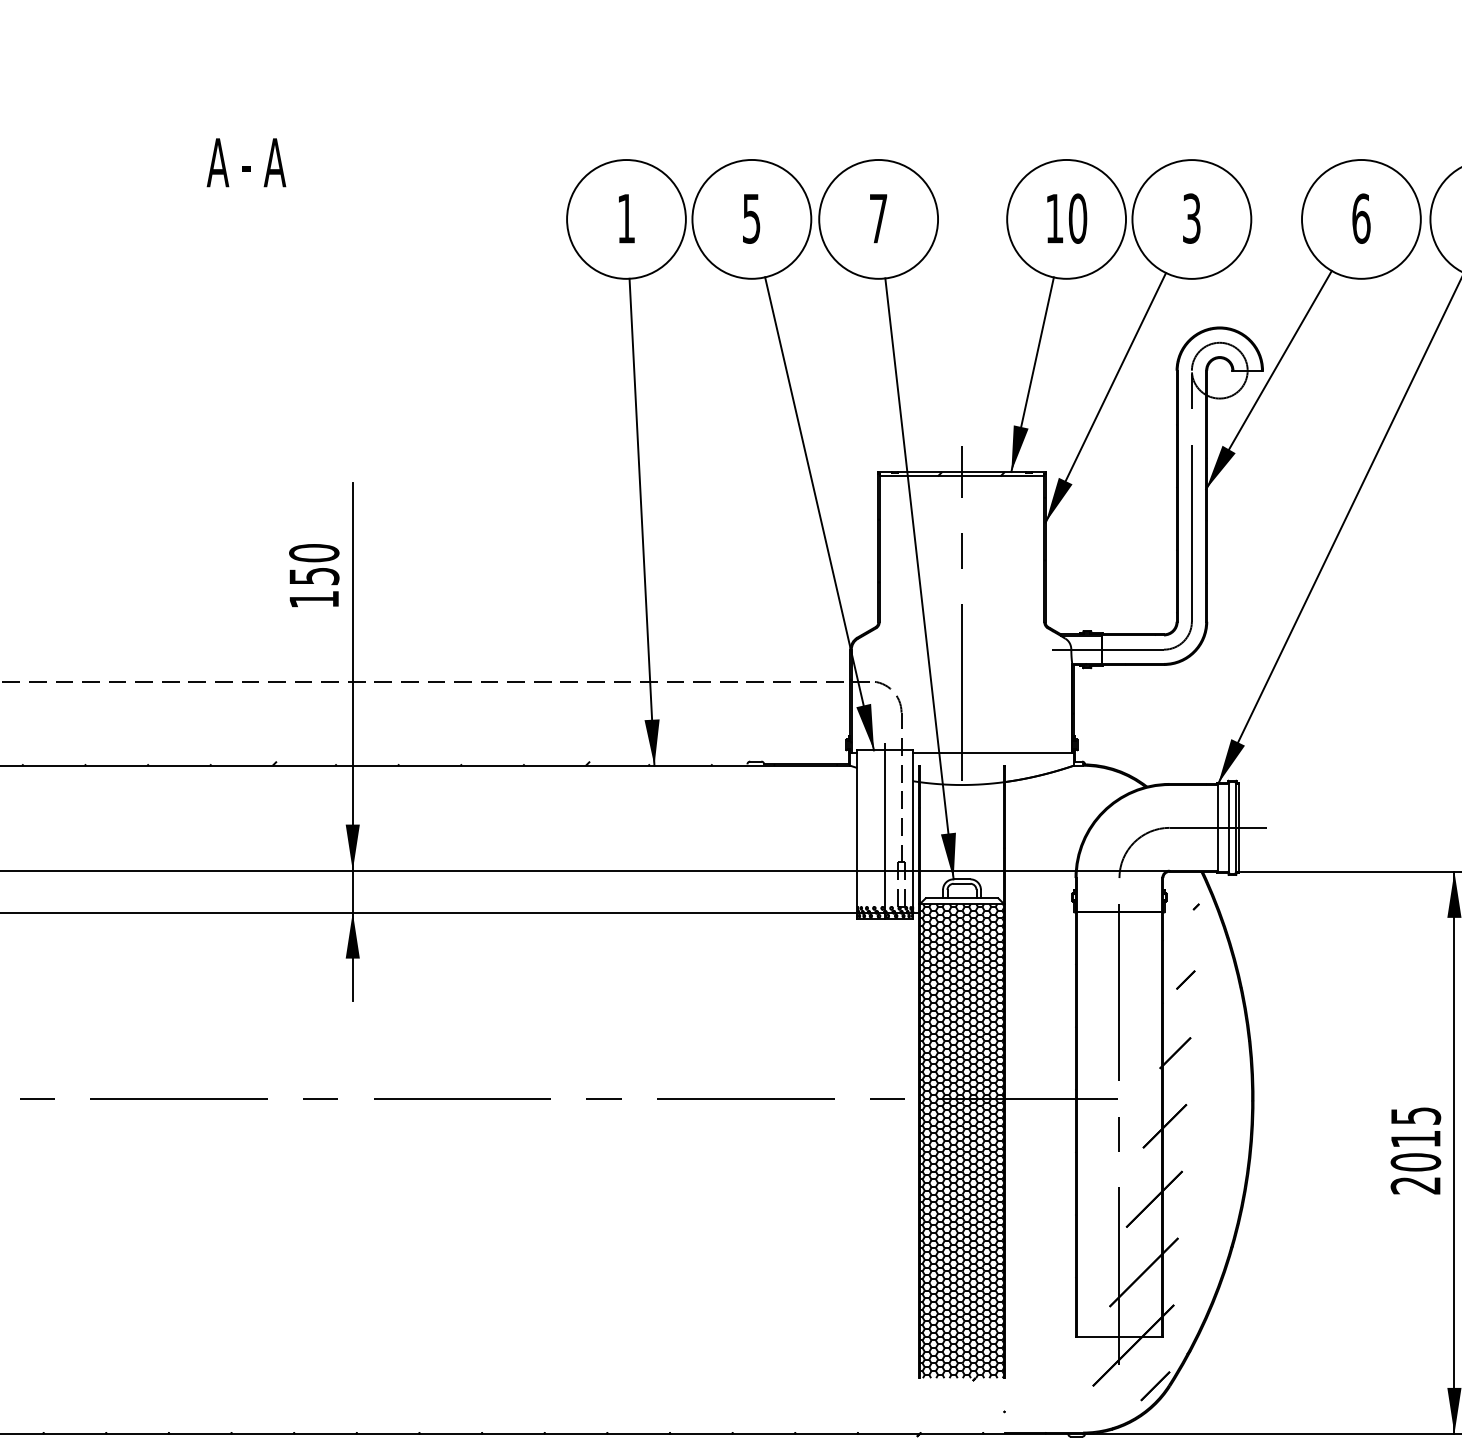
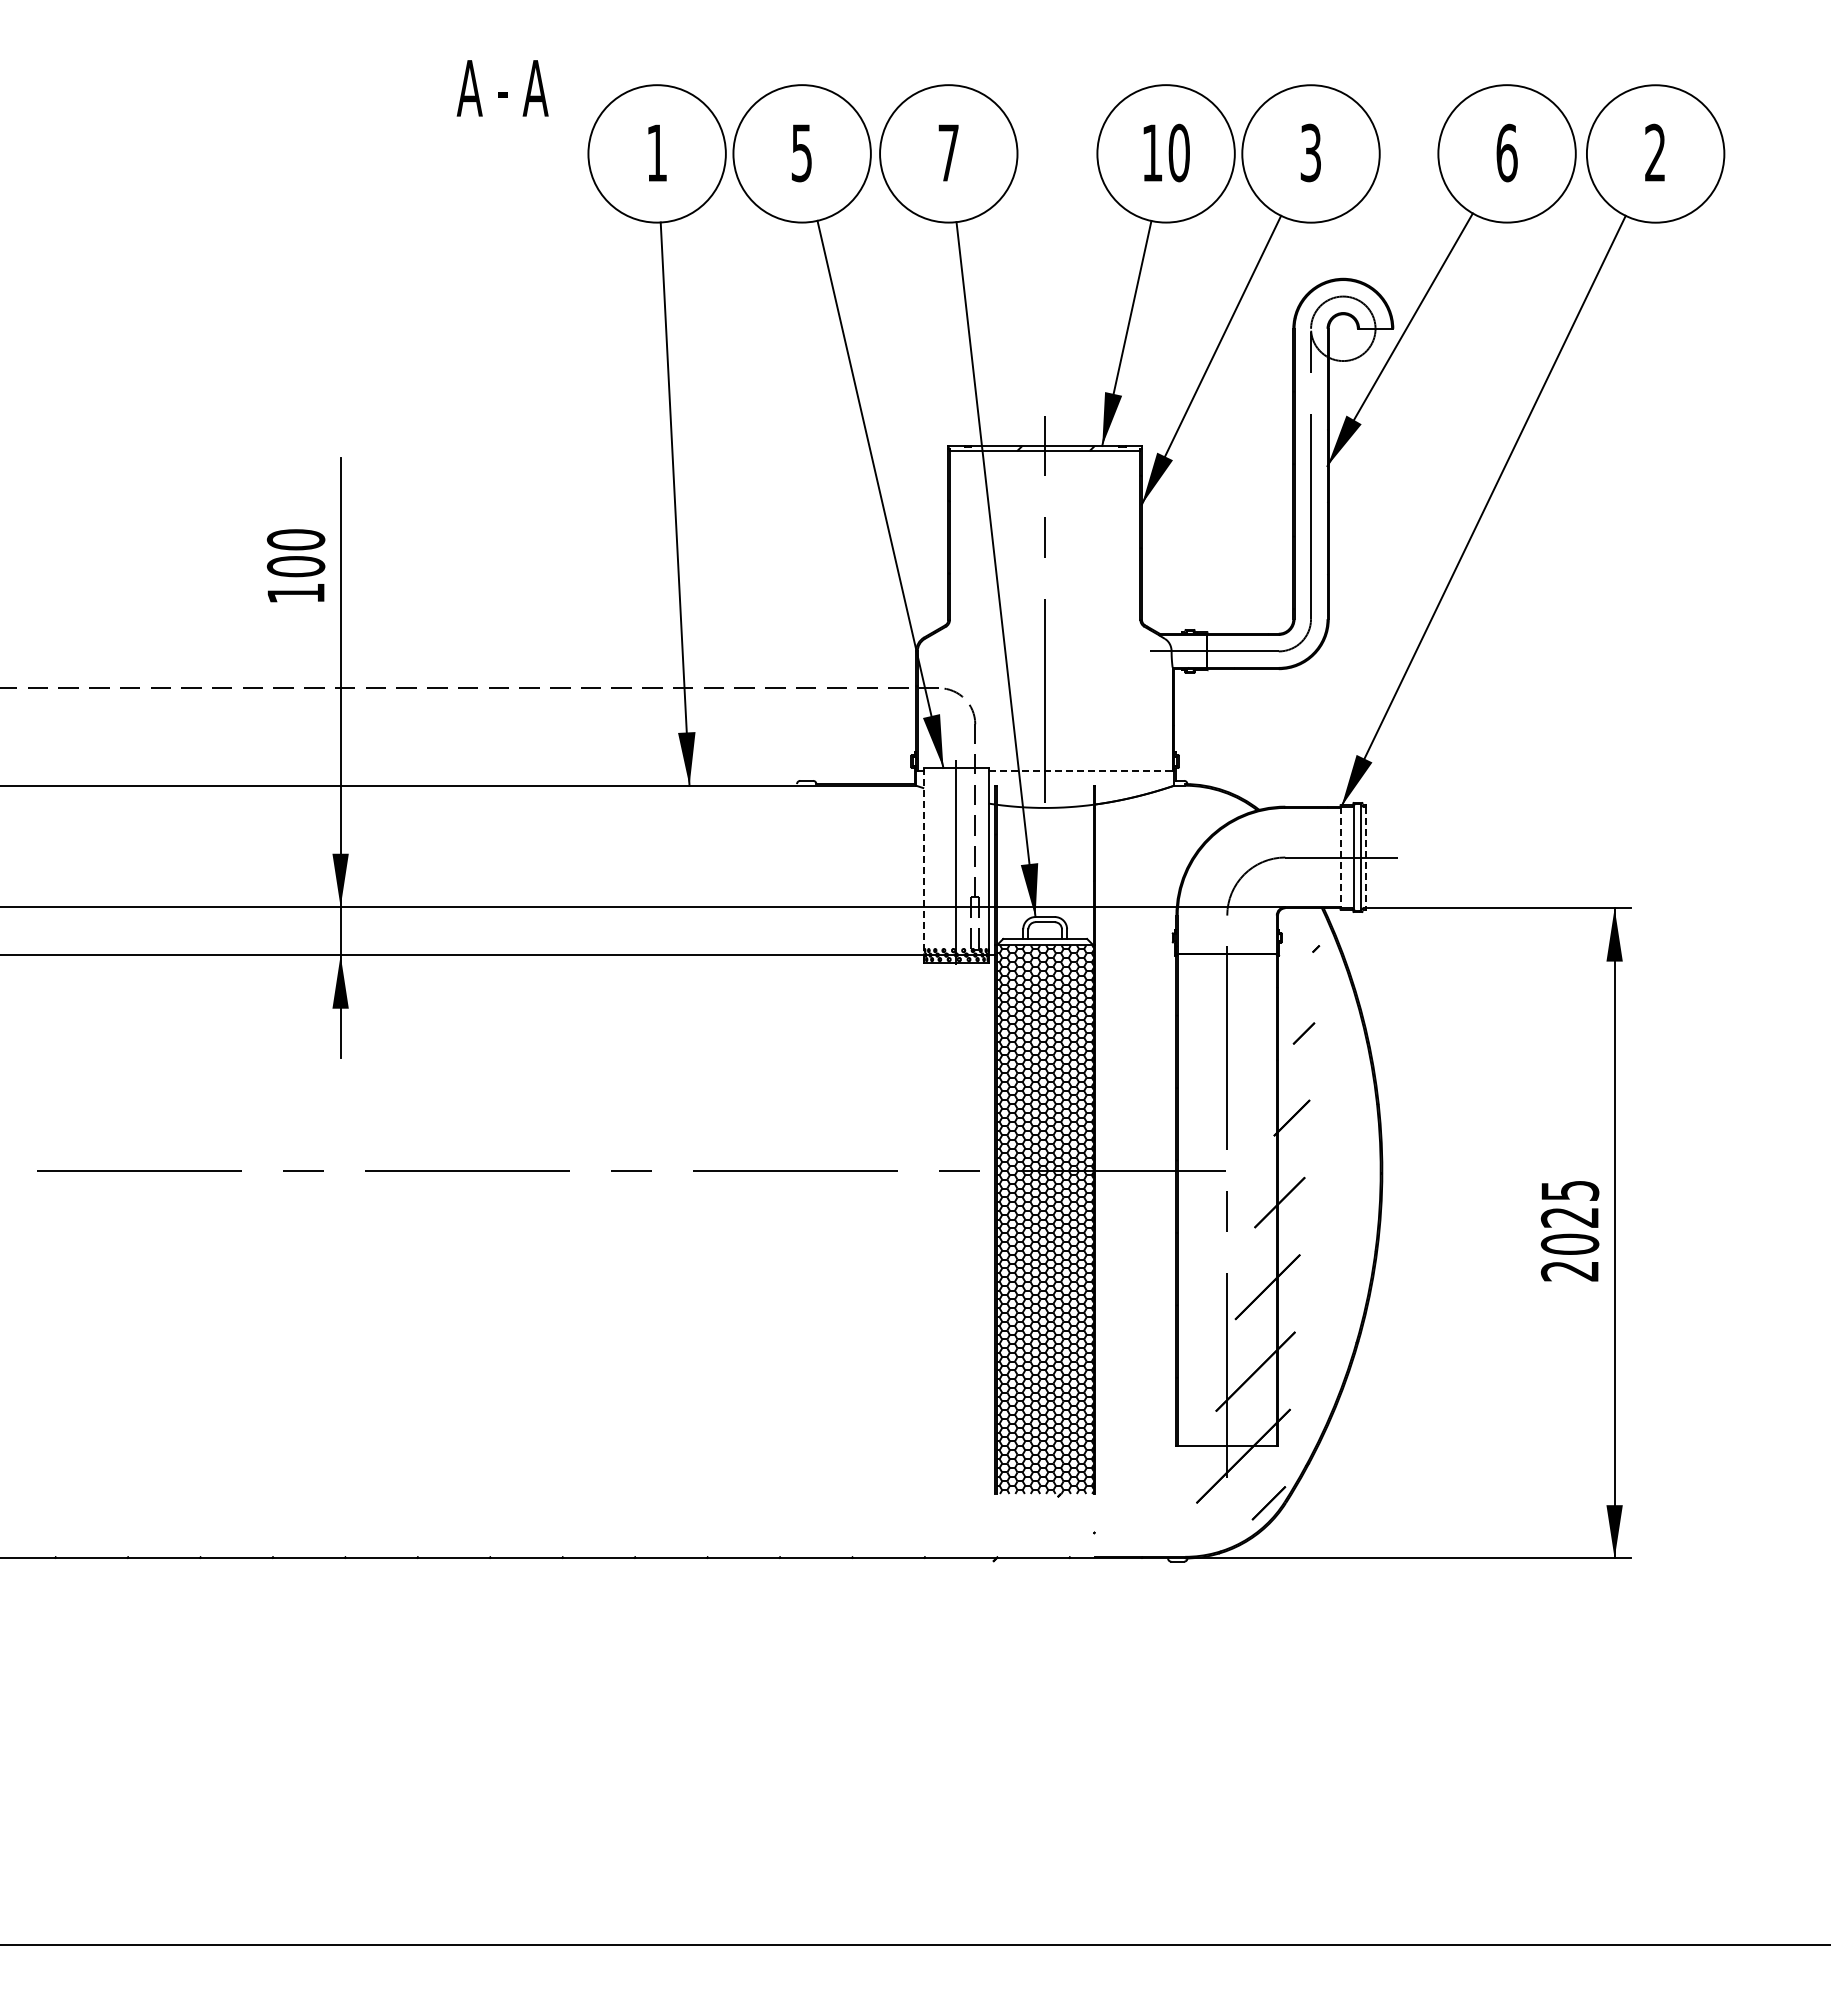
text: (246, 162) -> (502, 88), moved
text: (313, 576) -> (295, 566), 150 -> 100
line: (992, 753) -> (1080, 771), solid -> dashed
hatch: (467, 758) -> (473, 777), removed
line: (1218, 827) -> (1341, 857), solid -> dashed
line: (1238, 827) -> (1365, 857), solid -> dashed
line: (857, 830) -> (924, 860), solid -> dashed
text: (1415, 1139) -> (1569, 1217), 2015 -> 2025

